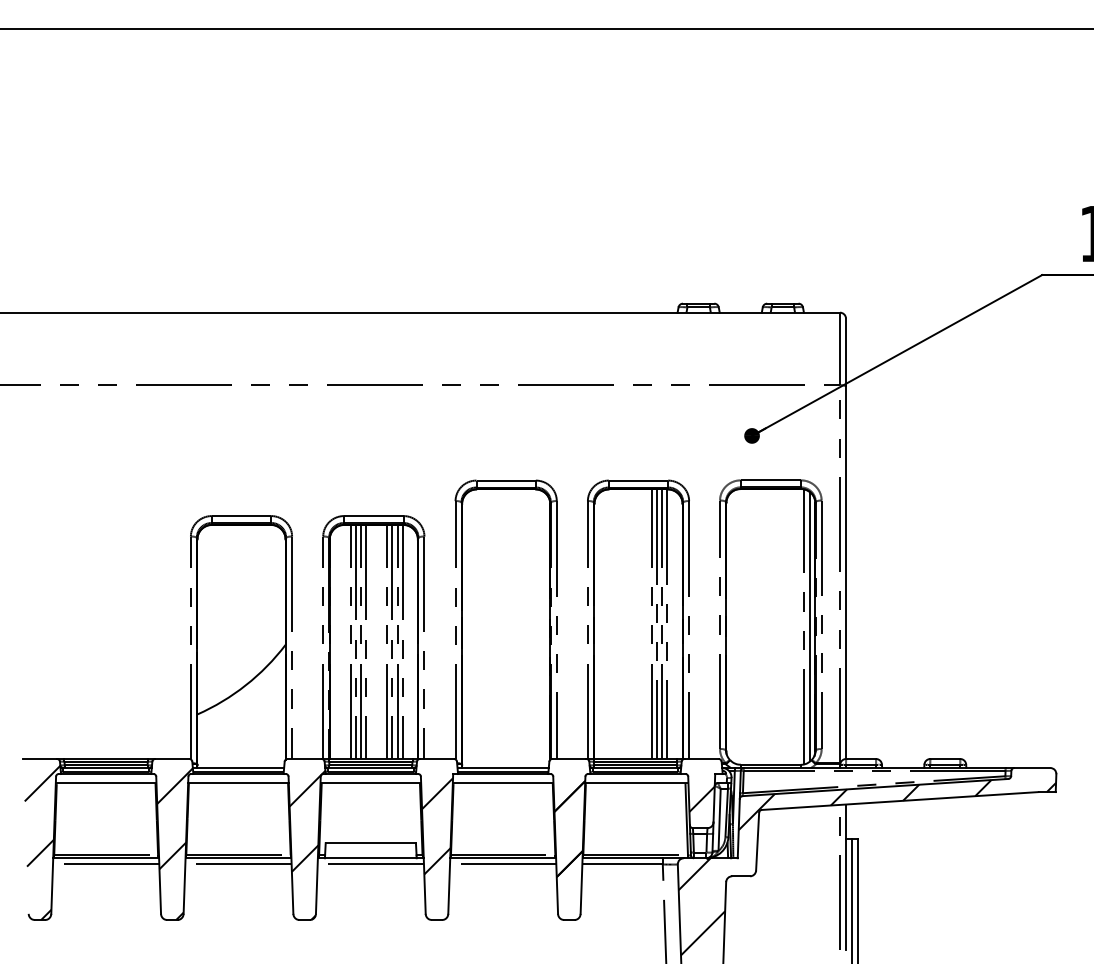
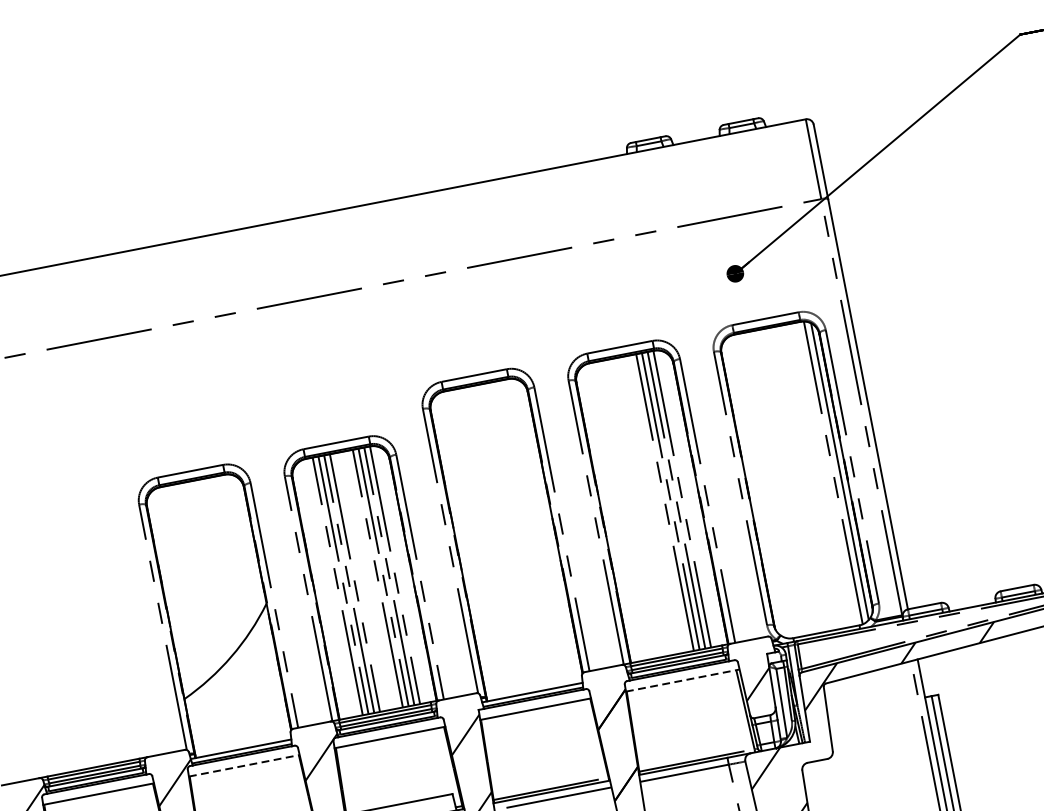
line: (239, 783) -> (245, 766), solid -> dashed
line: (636, 783) -> (682, 681), solid -> dashed

